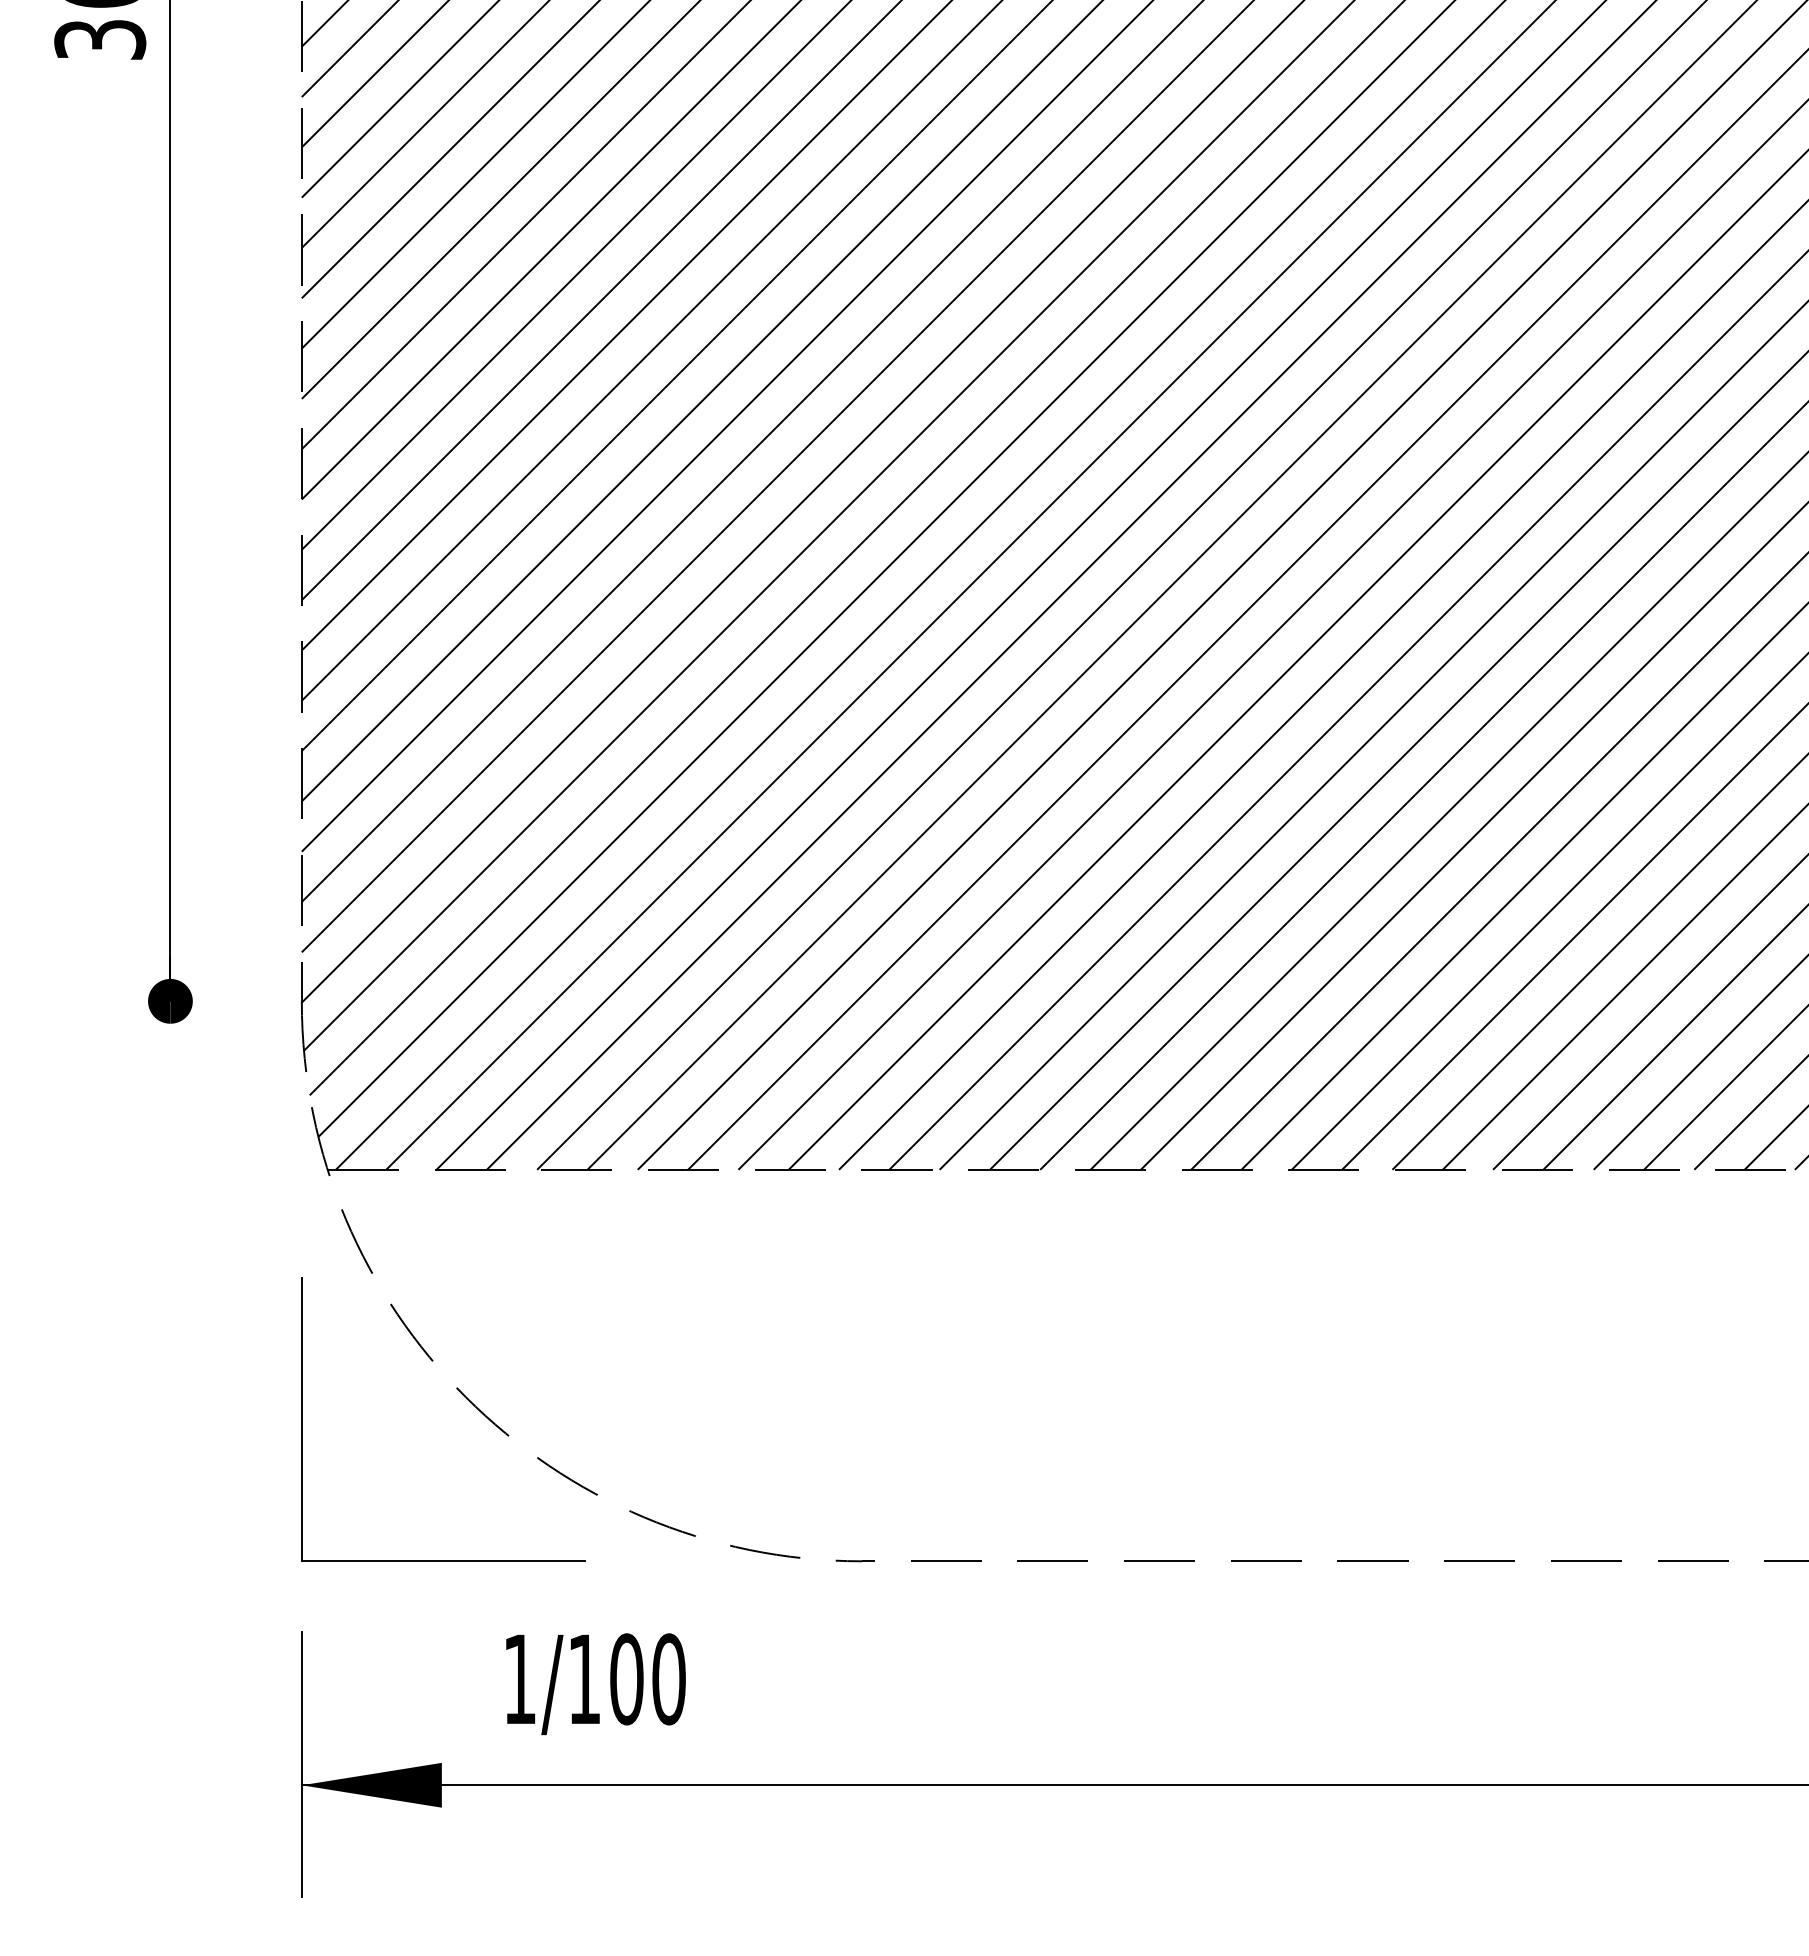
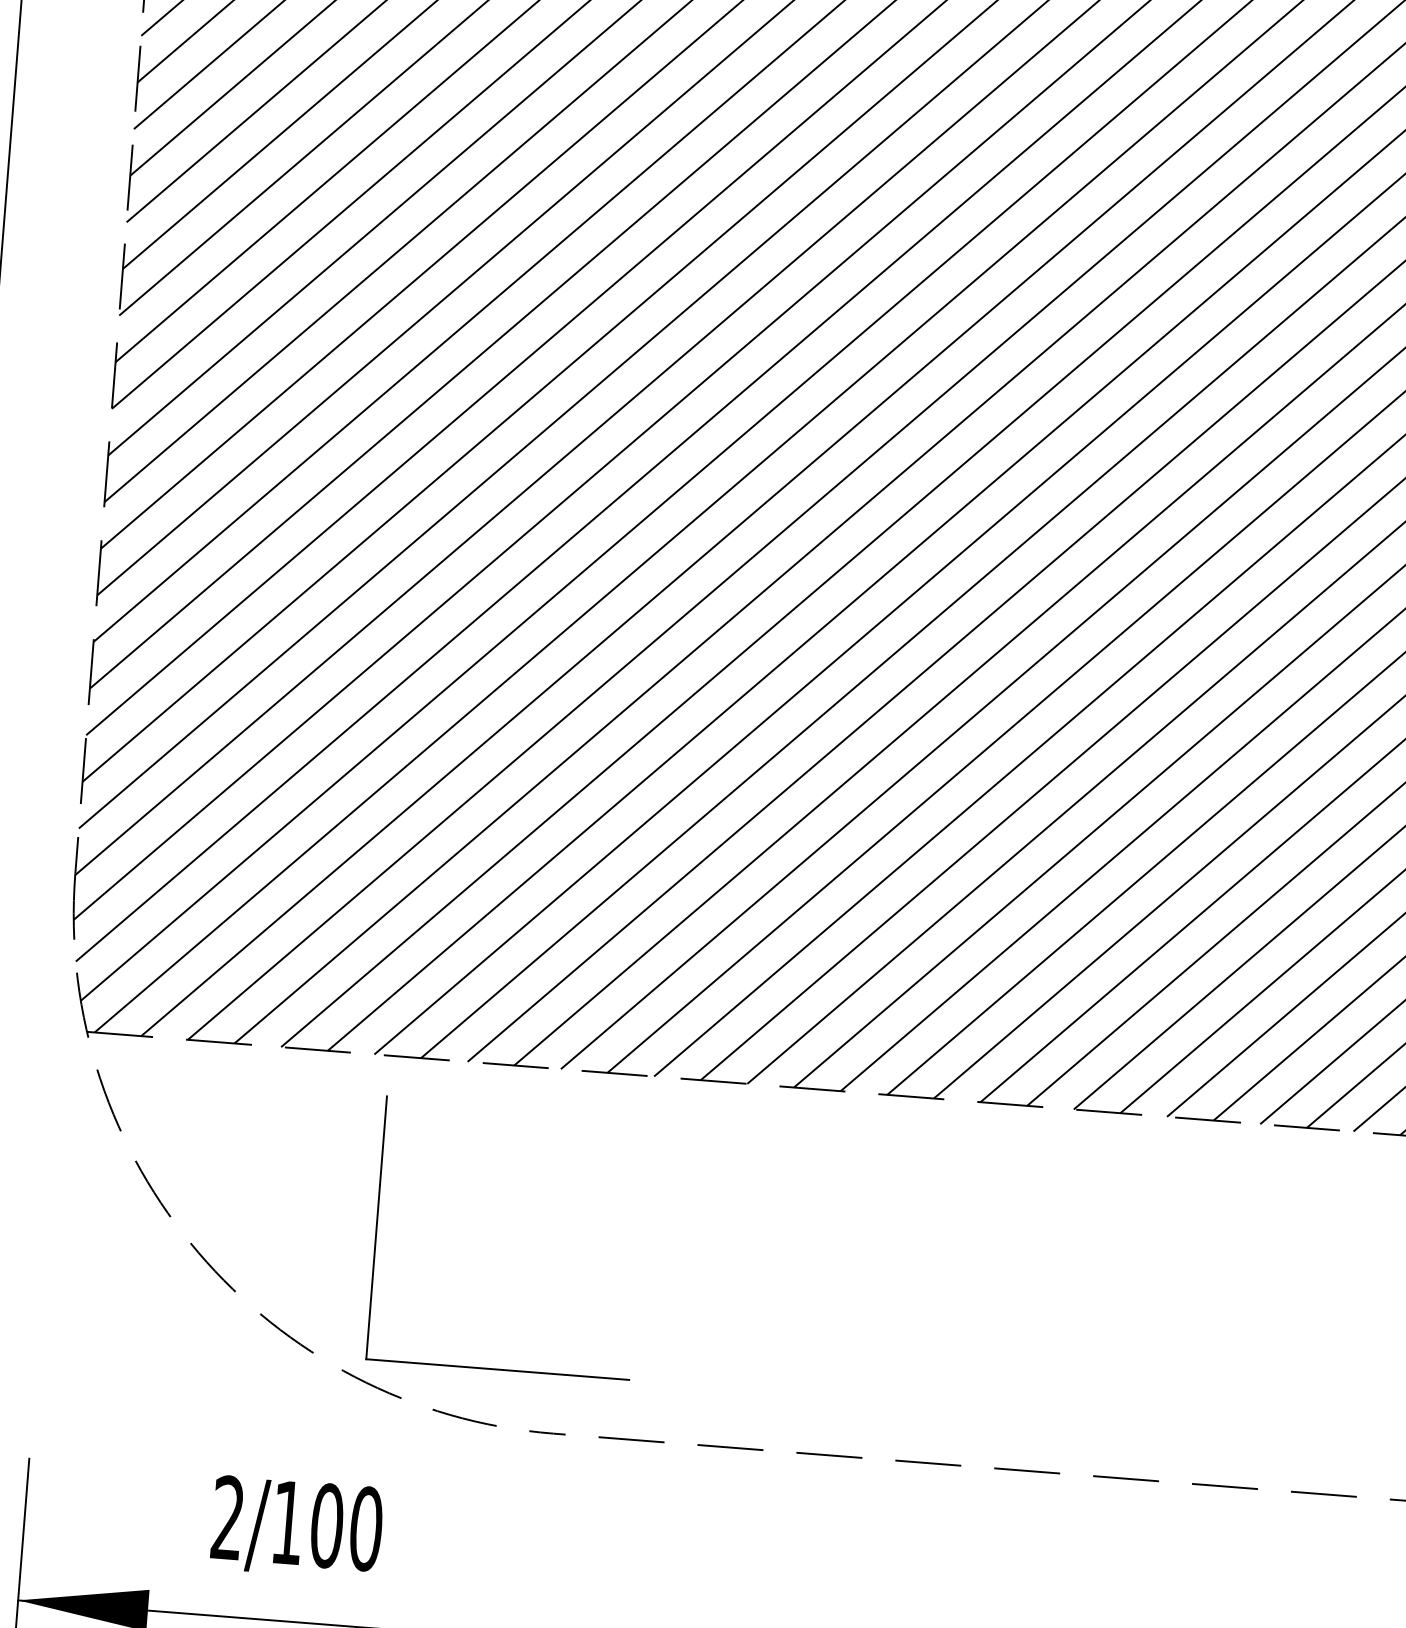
part: (302, 1419) -> (377, 1227), moved
text: (519, 1678) -> (227, 1517), 1/100 -> 2/100

